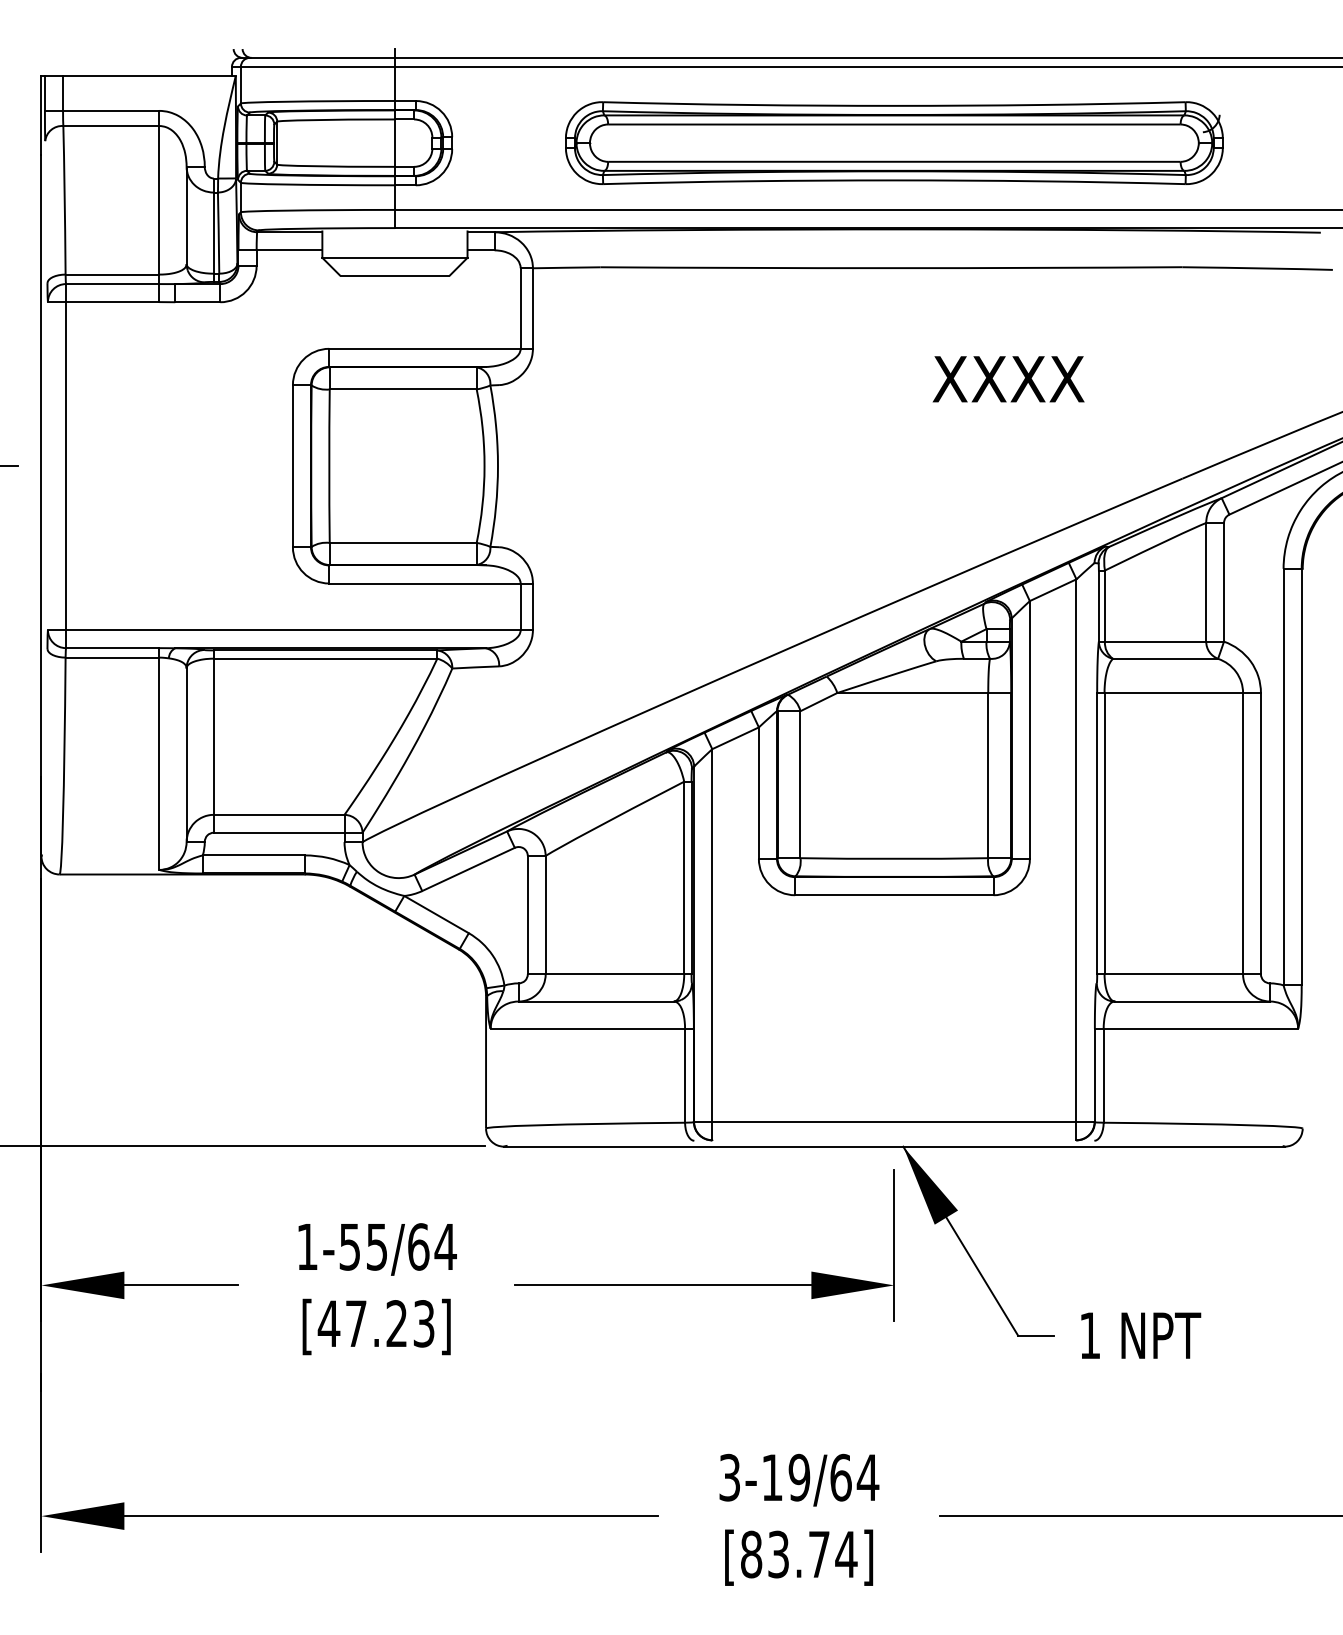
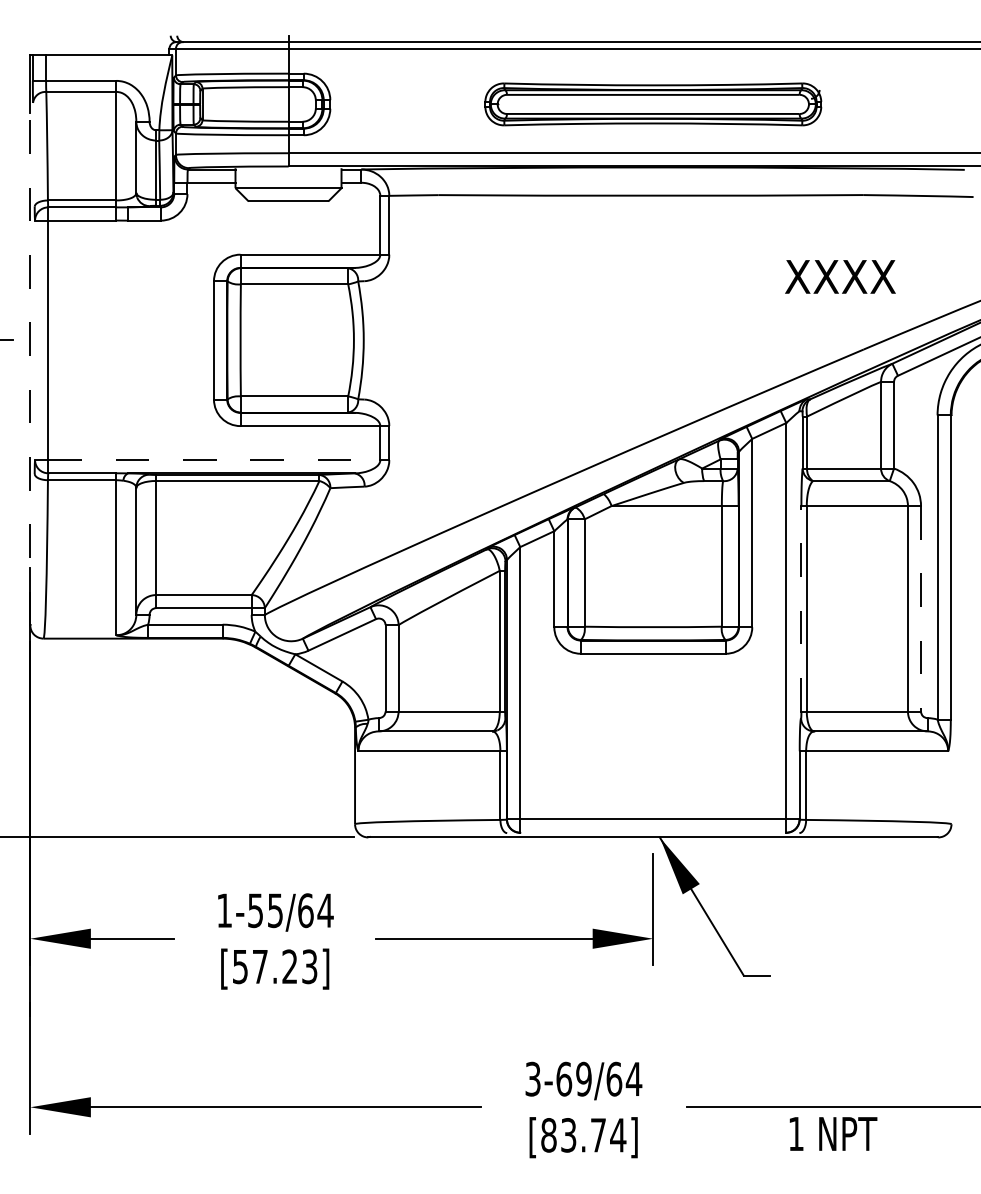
part: (894, 142) -> (653, 103), size x0.7
text: (1008, 379) -> (840, 277), moved
line: (41, 505) -> (30, 369), solid -> dashed
line: (293, 630) -> (214, 460), solid -> dashed
line: (1097, 833) -> (801, 608), solid -> dashed
line: (1260, 833) -> (920, 608), solid -> dashed
text: (328, 1323) -> (239, 966), [47.23] -> [57.23]
text: (1141, 1335) -> (833, 1133), moved
text: (772, 1477) -> (564, 1079), 3-19/64 -> 3-69/64

